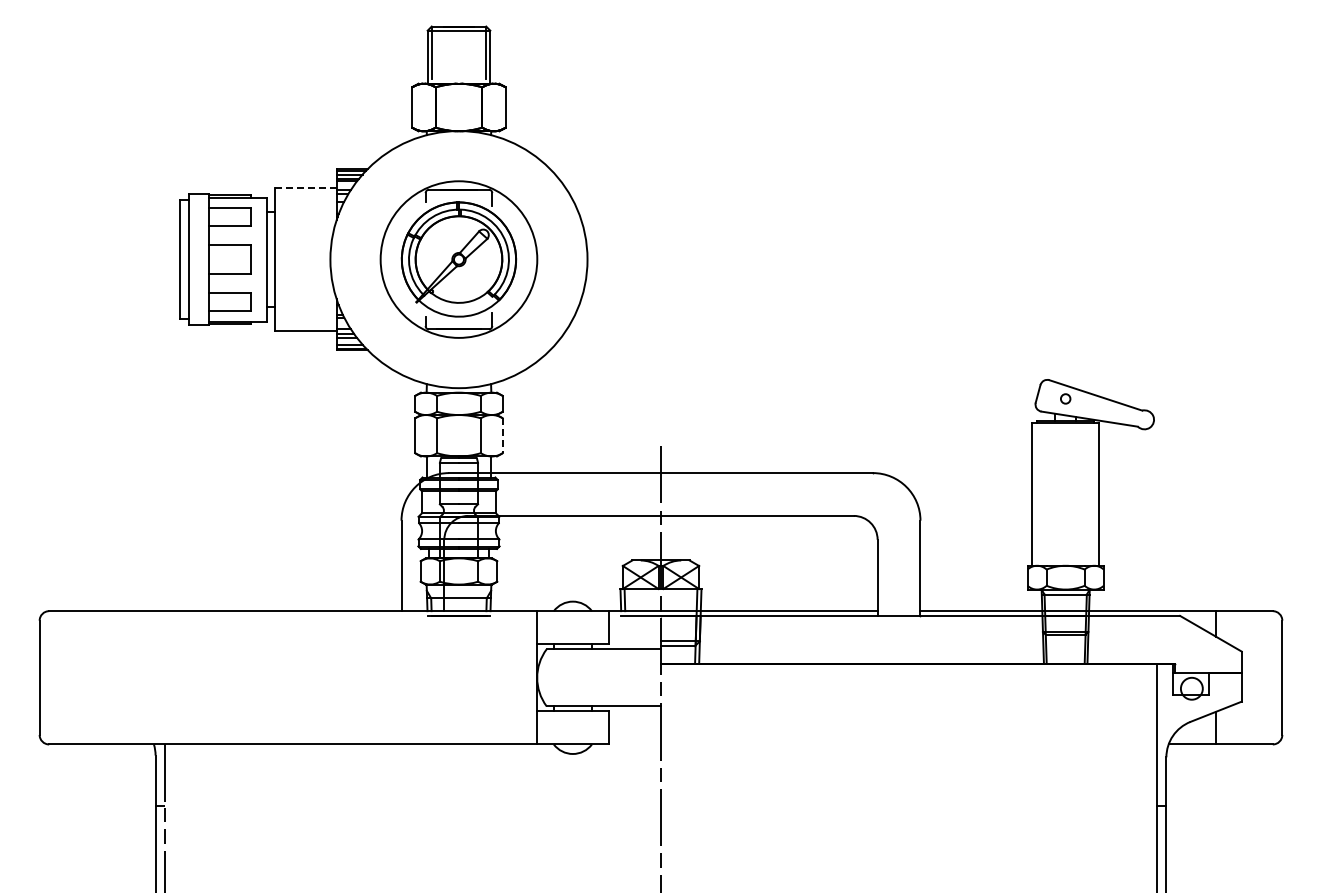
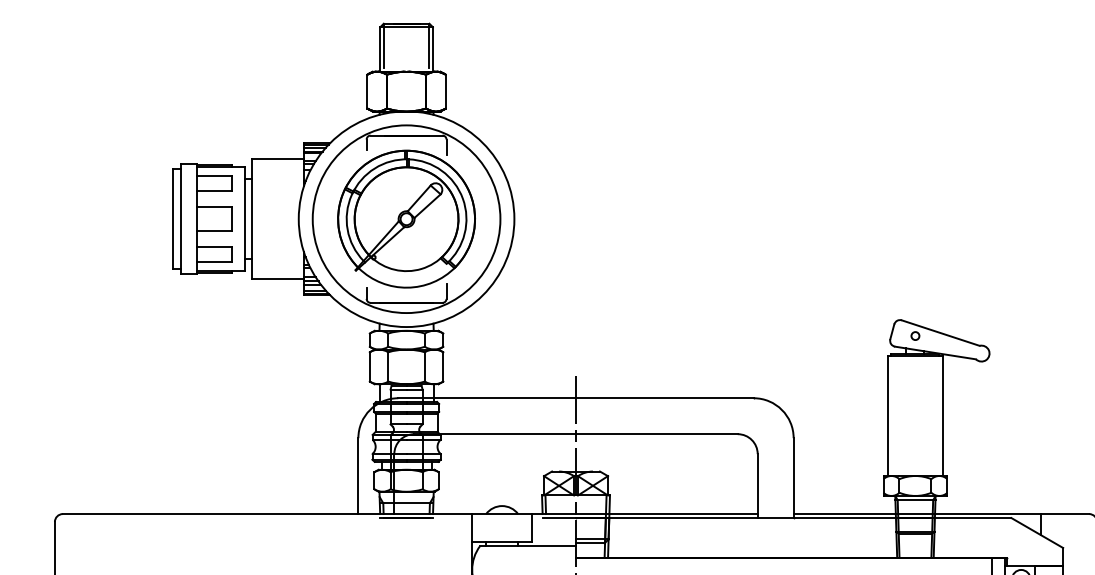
line: (305, 188) -> (277, 159), dashed -> solid
part: (458, 259) -> (406, 219), size x1.43
line: (502, 436) -> (443, 367), dashed -> solid

